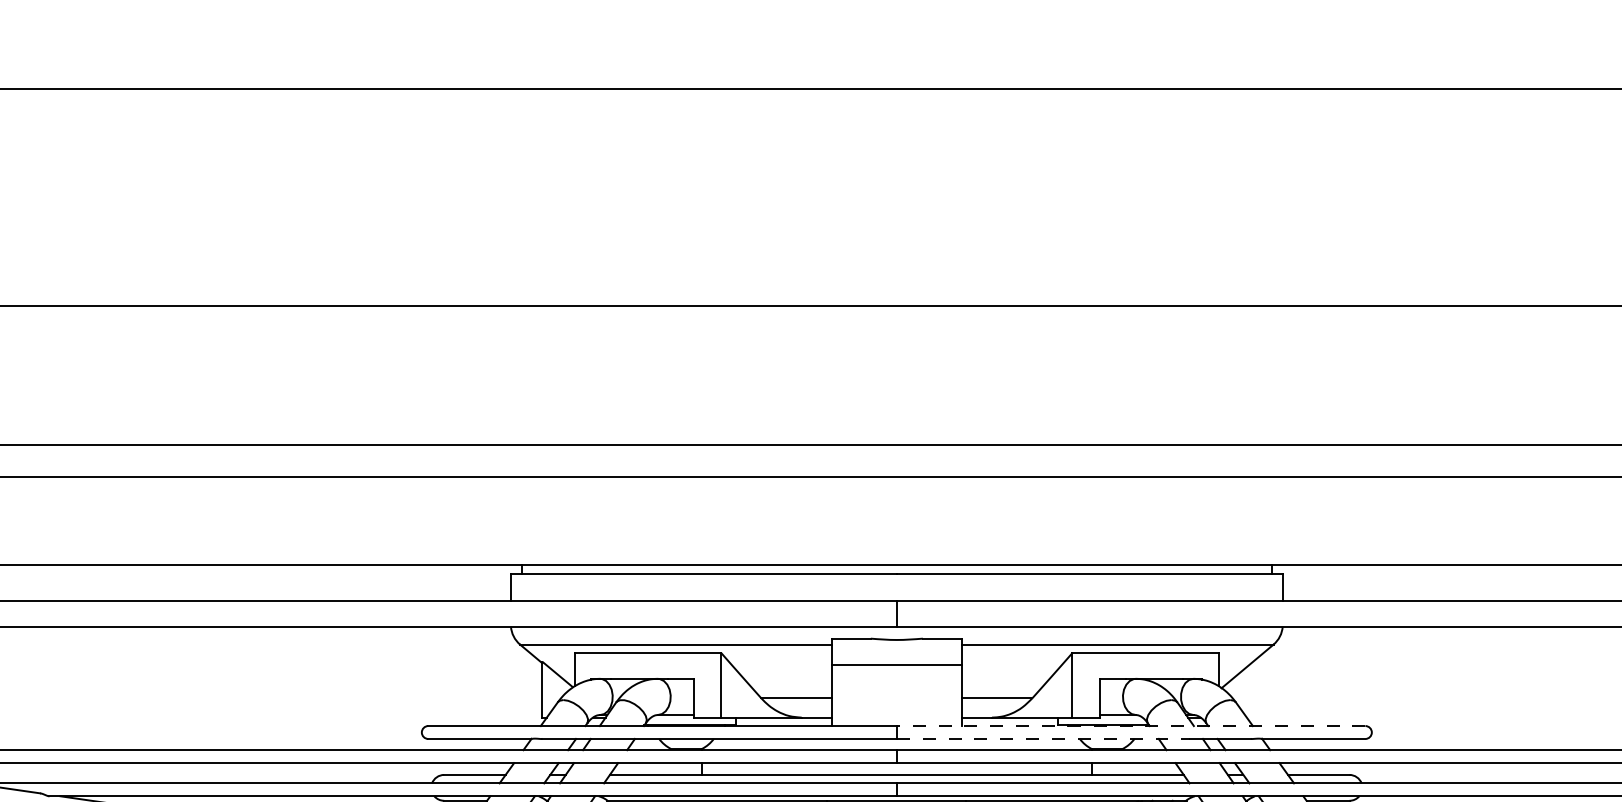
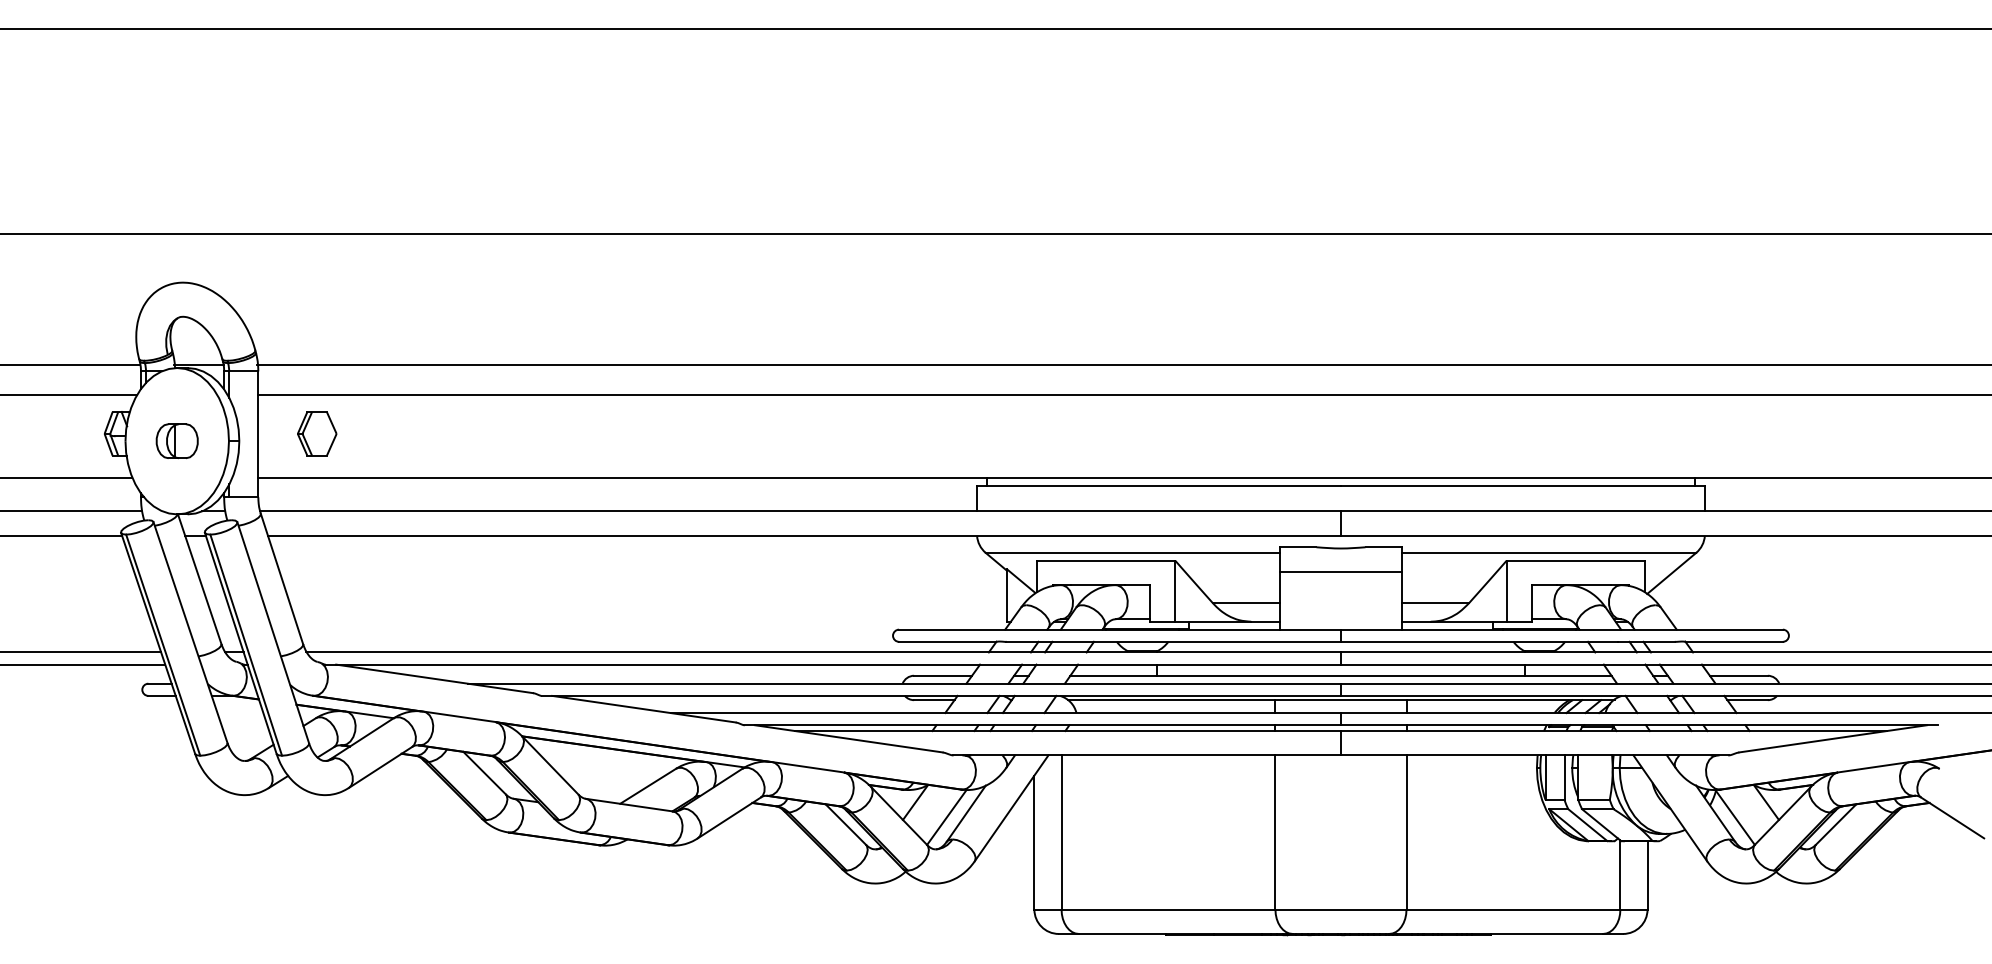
line: (1130, 725) -> (1561, 629), dashed -> solid
line: (1043, 738) -> (1479, 641), dashed -> solid

